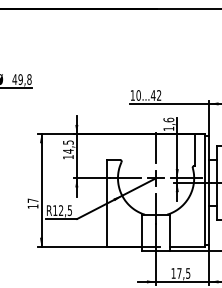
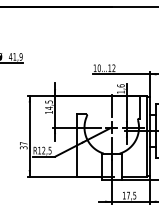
text: (24, 79) -> (17, 56), 49,8 -> 41,9
text: (152, 95) -> (109, 68), 10...42 -> 10...12
text: (32, 206) -> (23, 147), 17 -> 37

